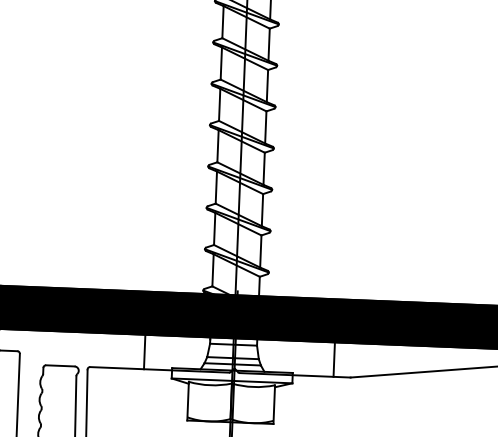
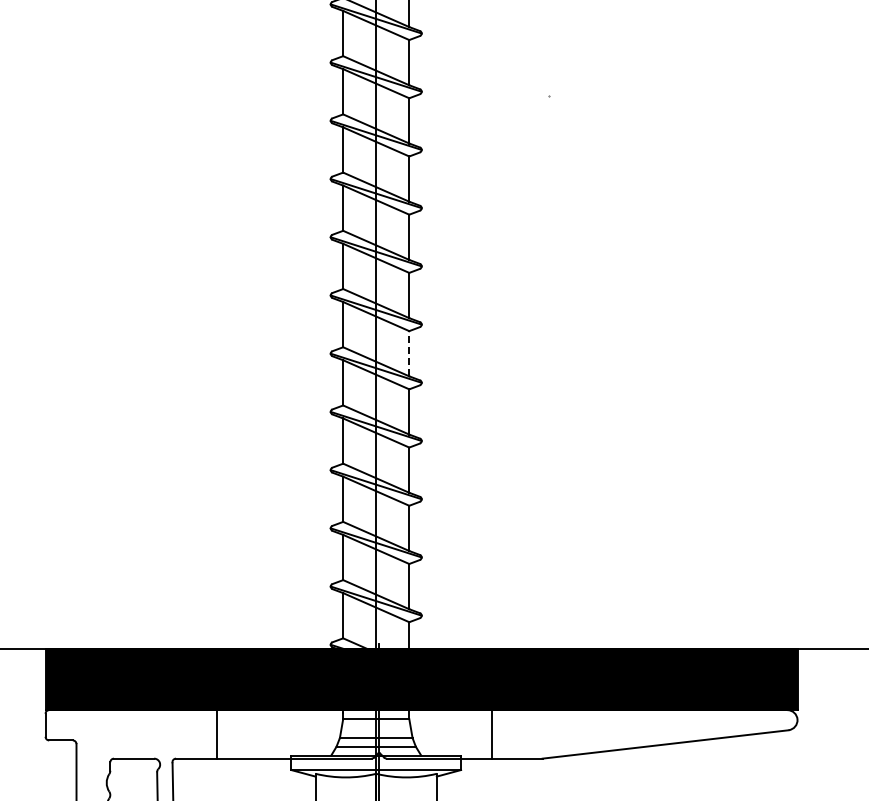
line: (267, 85) -> (409, 353), solid -> dashed
line: (144, 352) -> (216, 734), moved
line: (334, 359) -> (491, 734), moved

